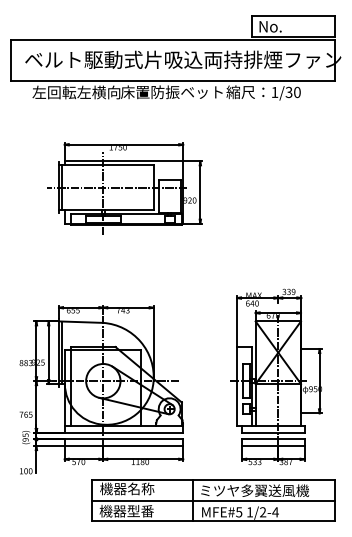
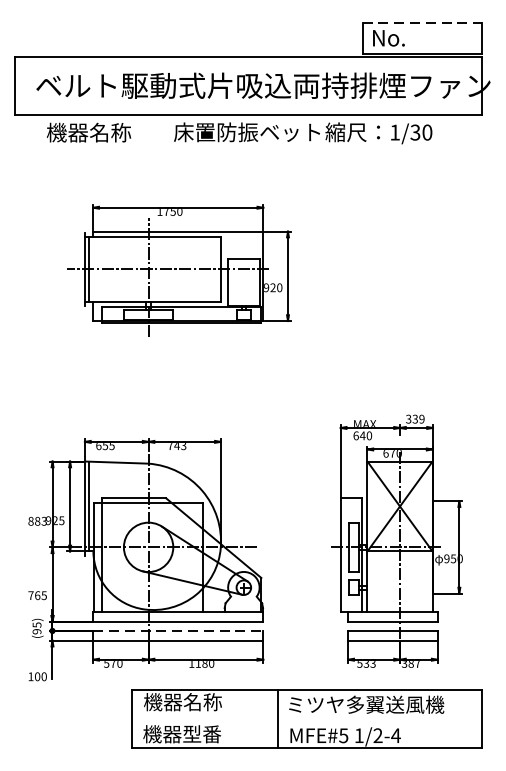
line: (293, 16) -> (421, 23), solid -> dashed
text: (76, 92) -> (110, 132), 左回転左横向 -> 機器名称
line: (124, 439) -> (179, 631), solid -> dashed
line: (213, 500) -> (306, 718), removed

